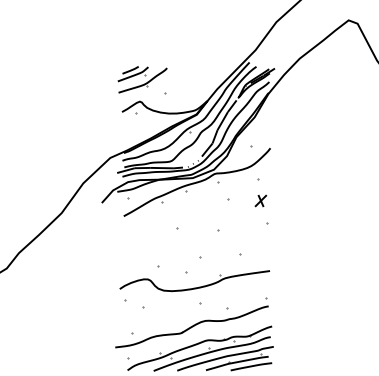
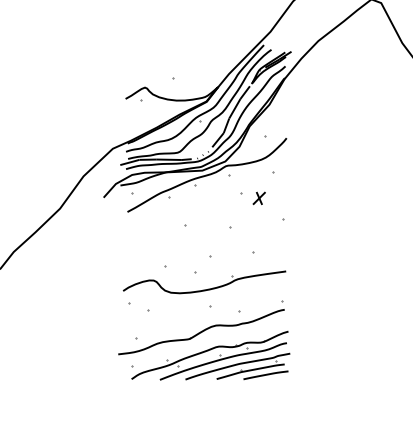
part: (142, 79) -> (147, 63), removed
part: (260, 200) -> (258, 197), moved

